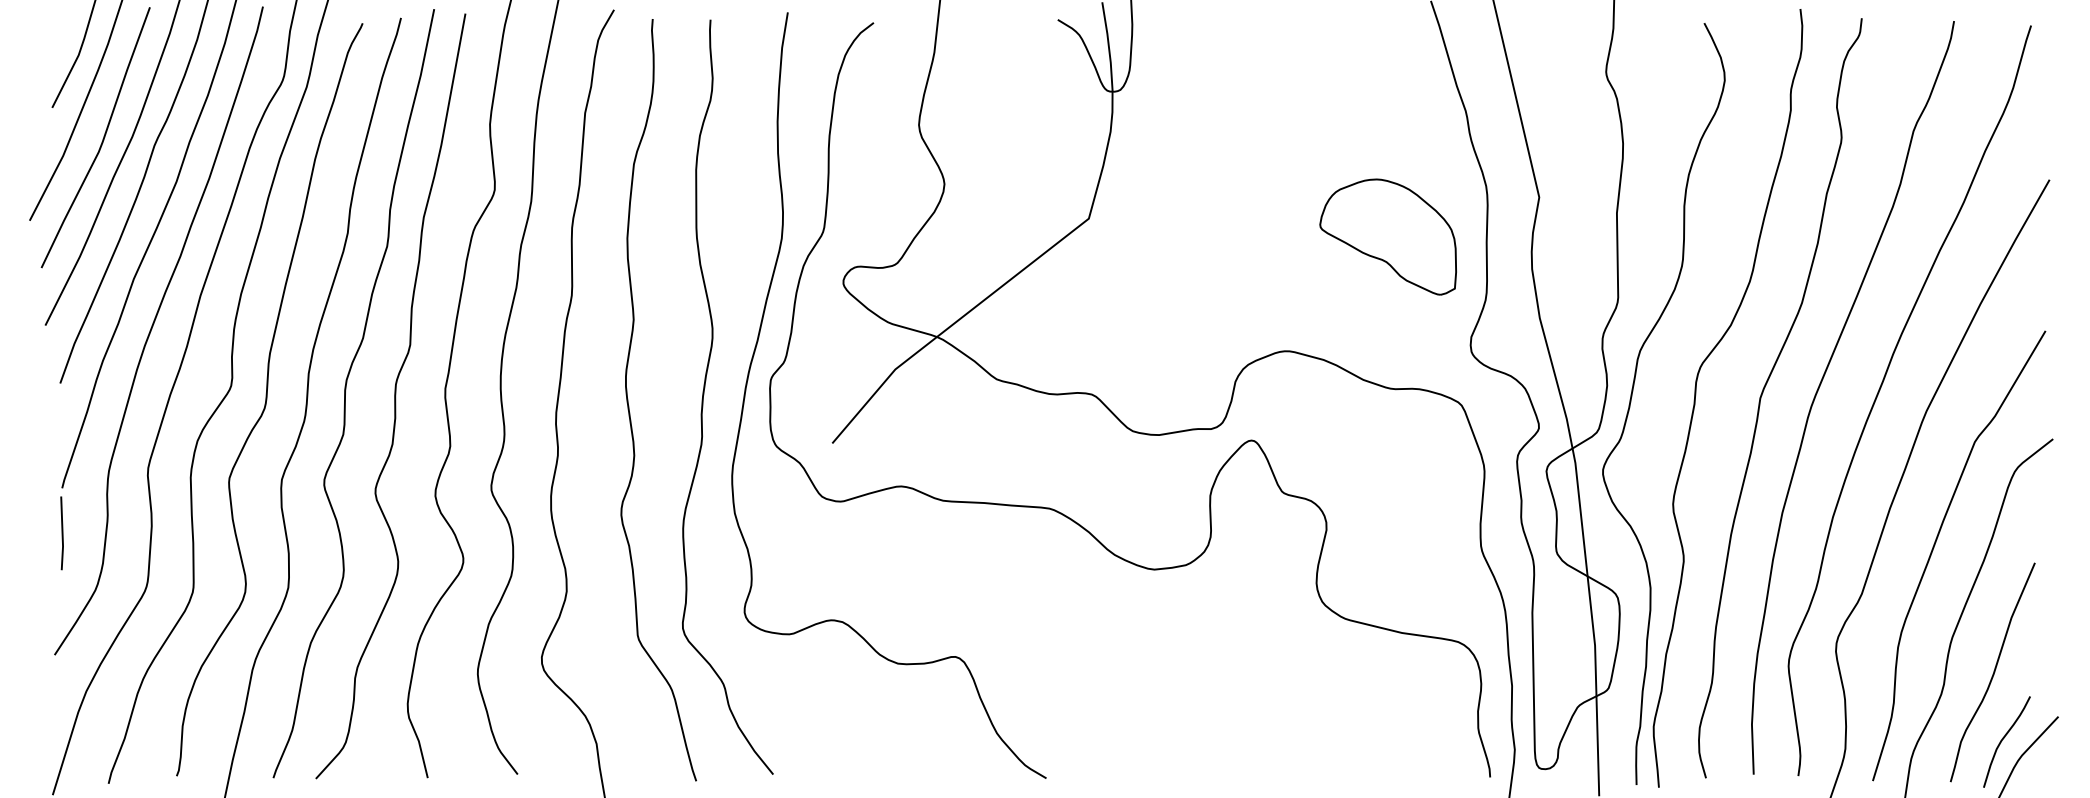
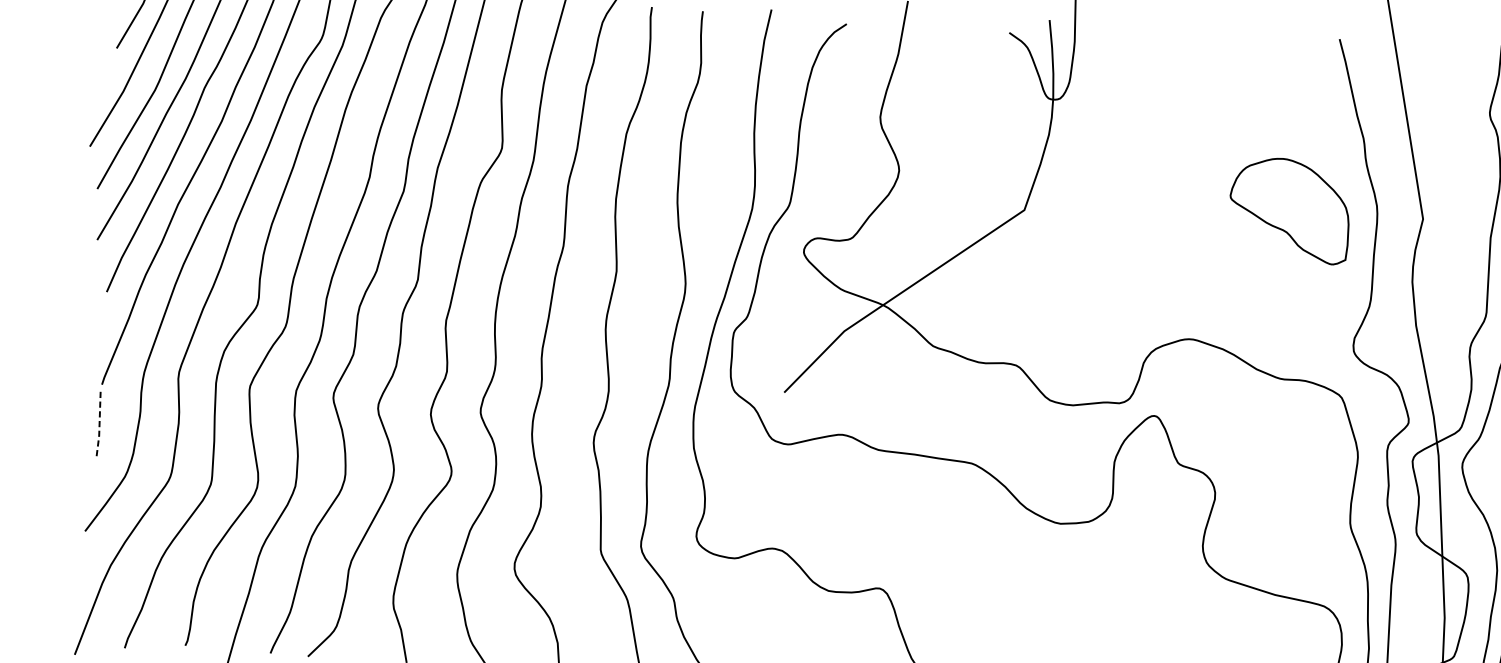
part: (1387, 236) -> (1289, 209), moved
line: (62, 533) -> (99, 424), solid -> dashed

